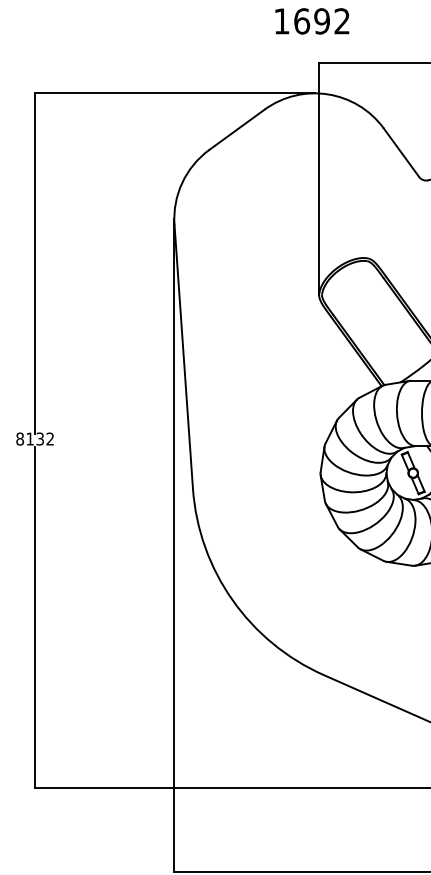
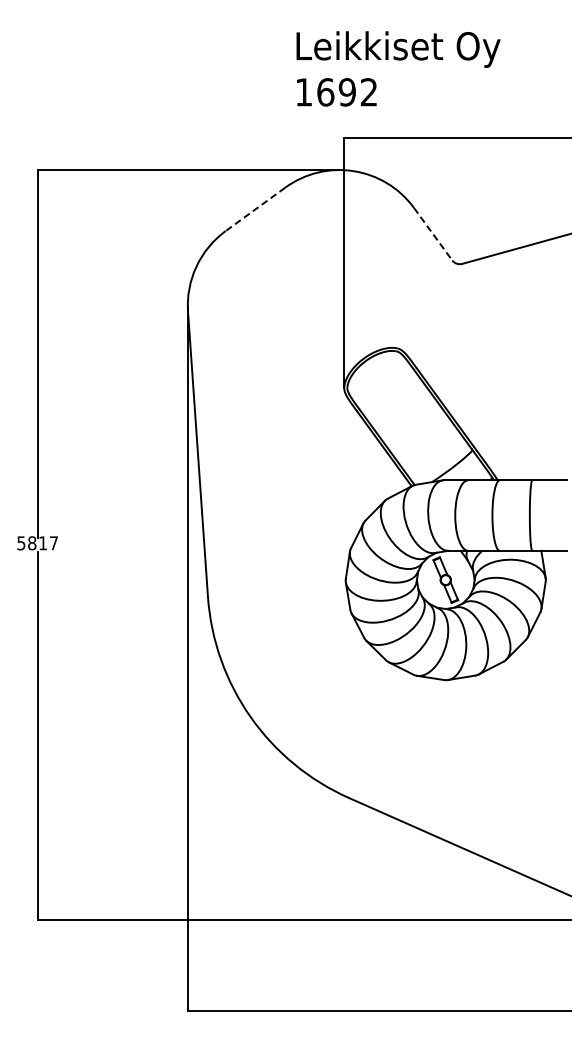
line: (236, 129) -> (255, 209), solid -> dashed
line: (401, 153) -> (433, 234), solid -> dashed
text: (35, 439) -> (37, 543), 8132 -> 5817

